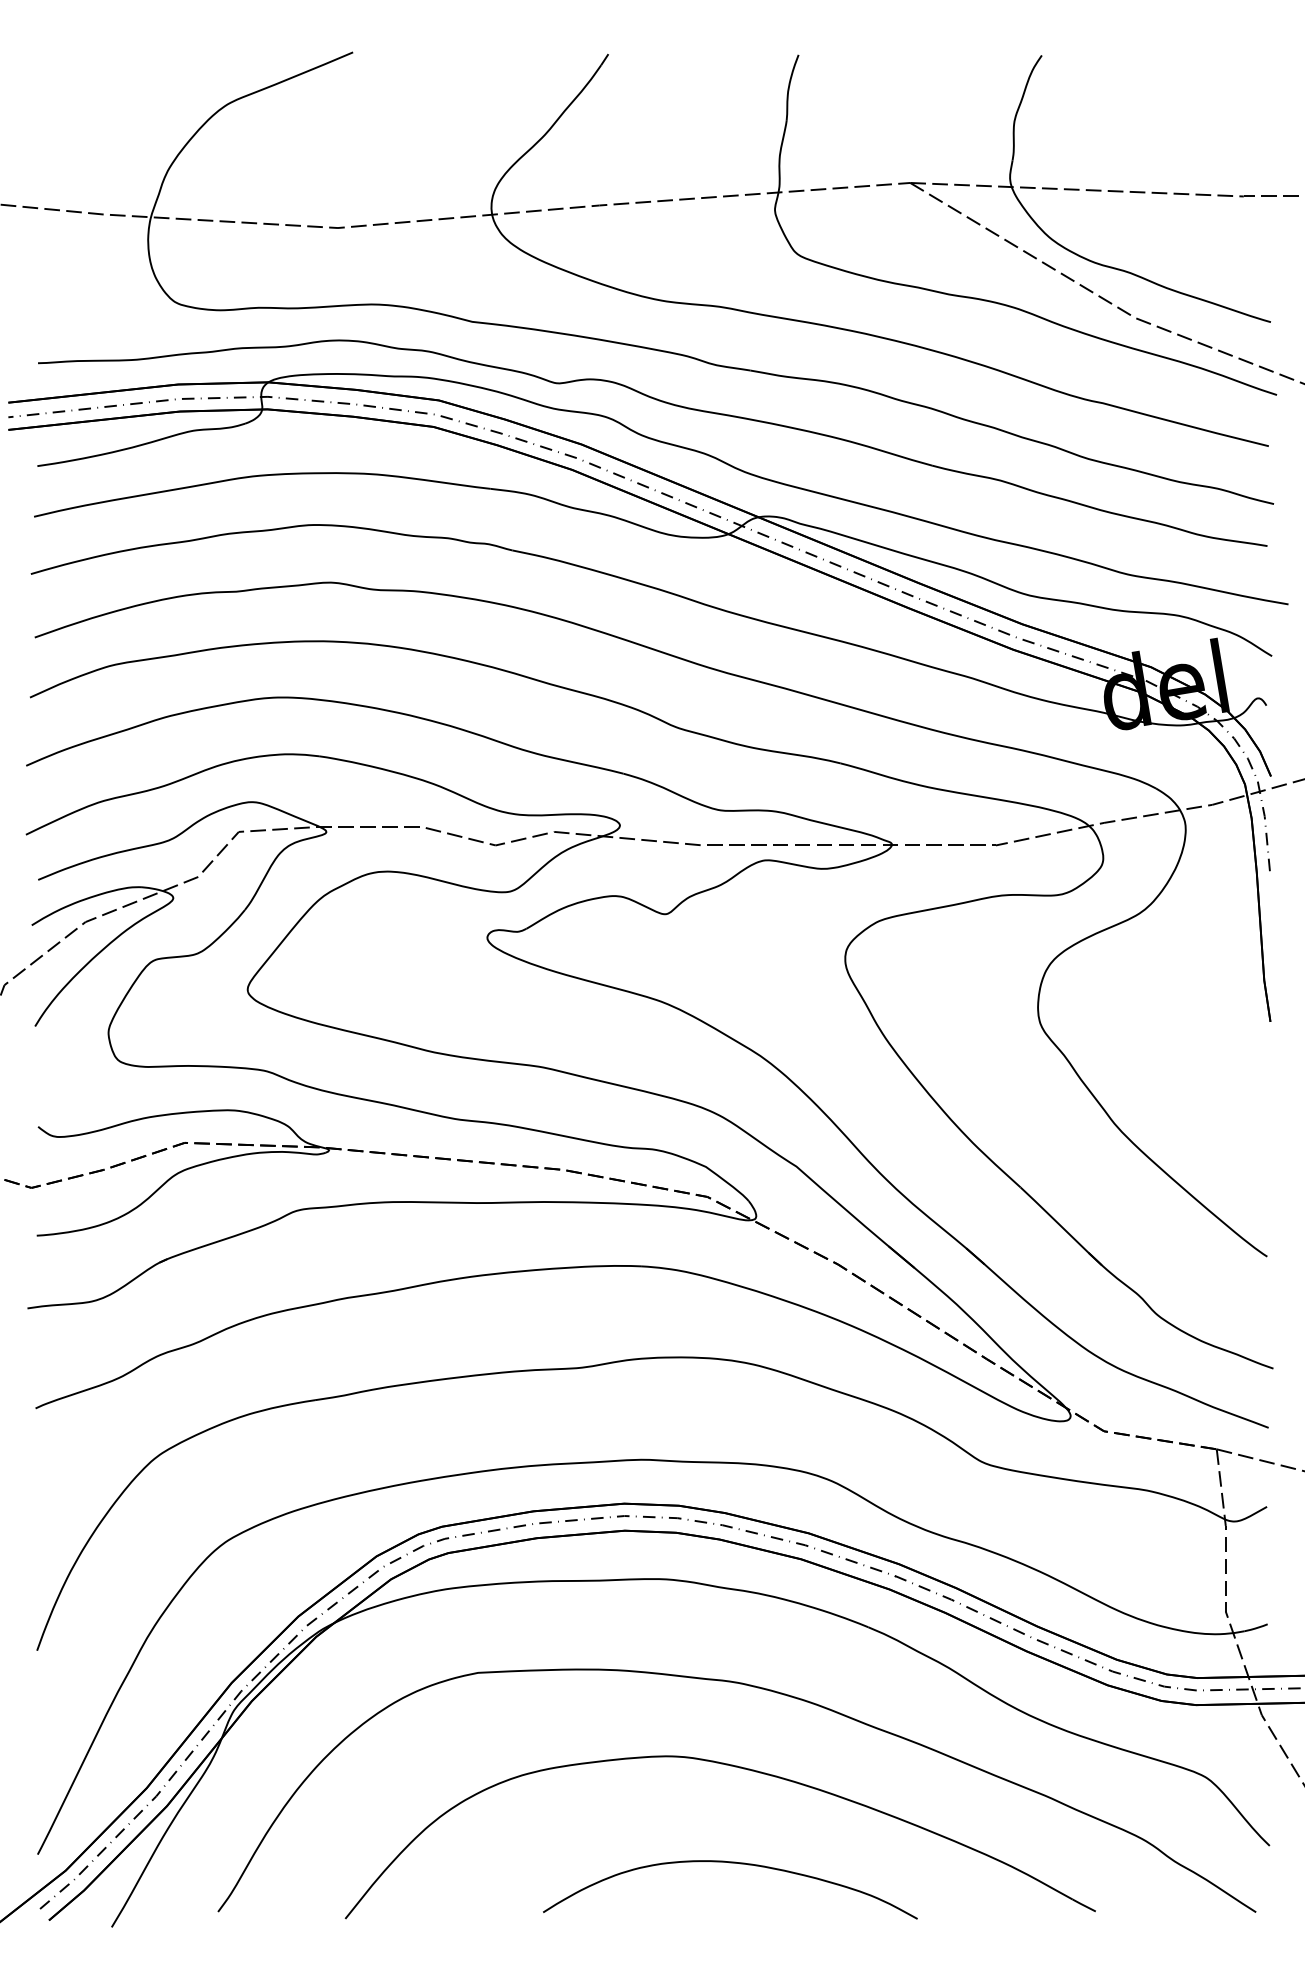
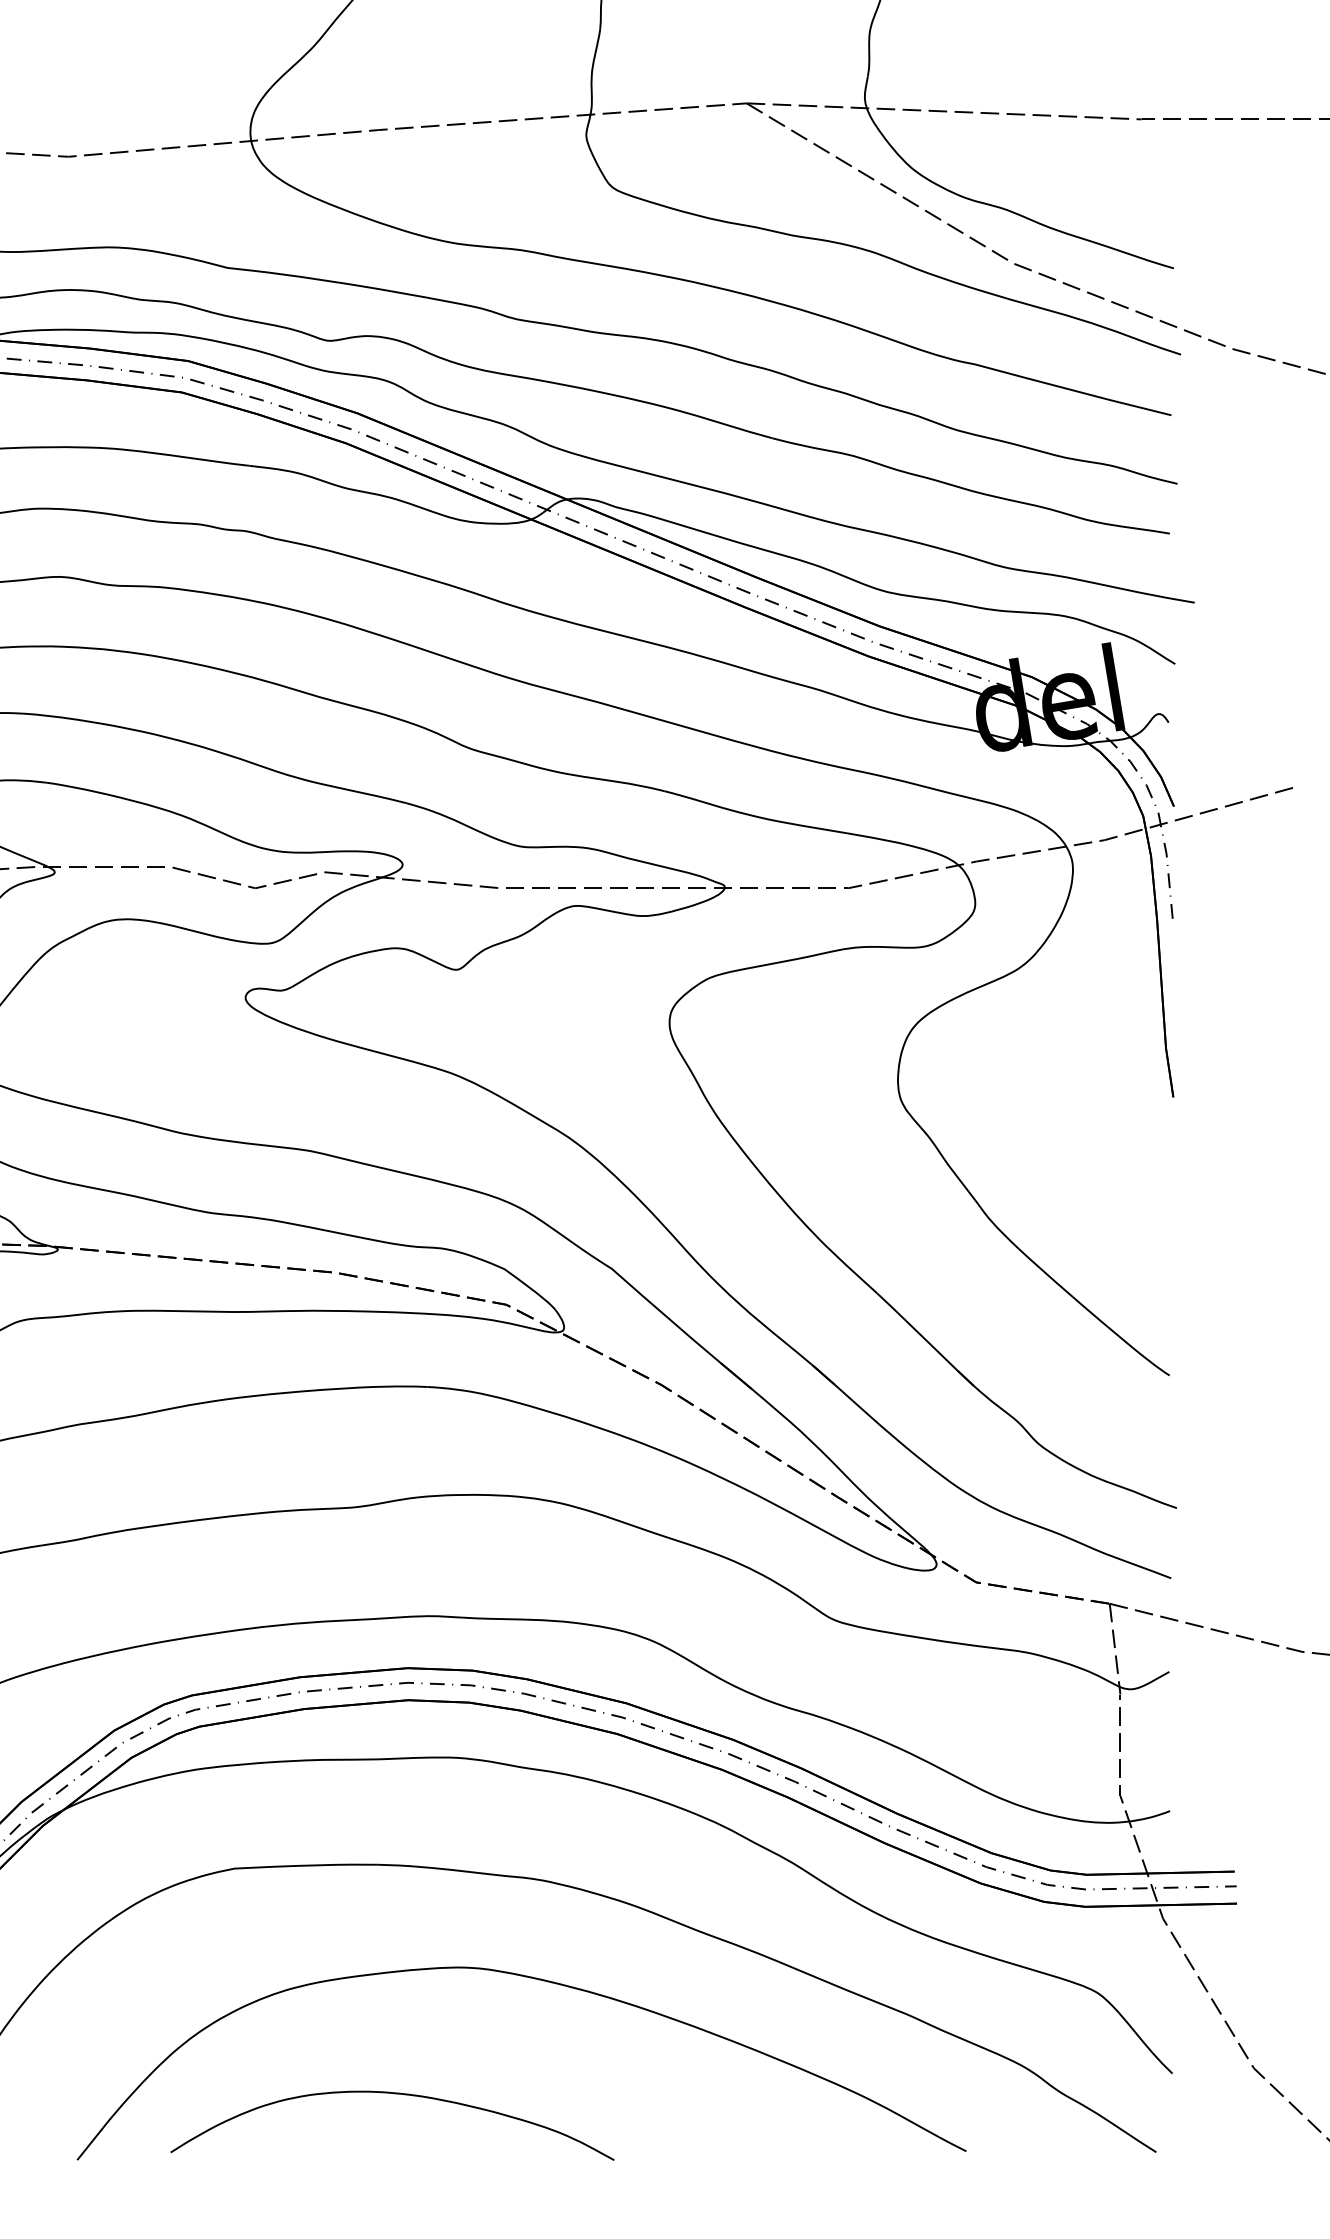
curve: (730, 1863) -> (392, 2094), moved

